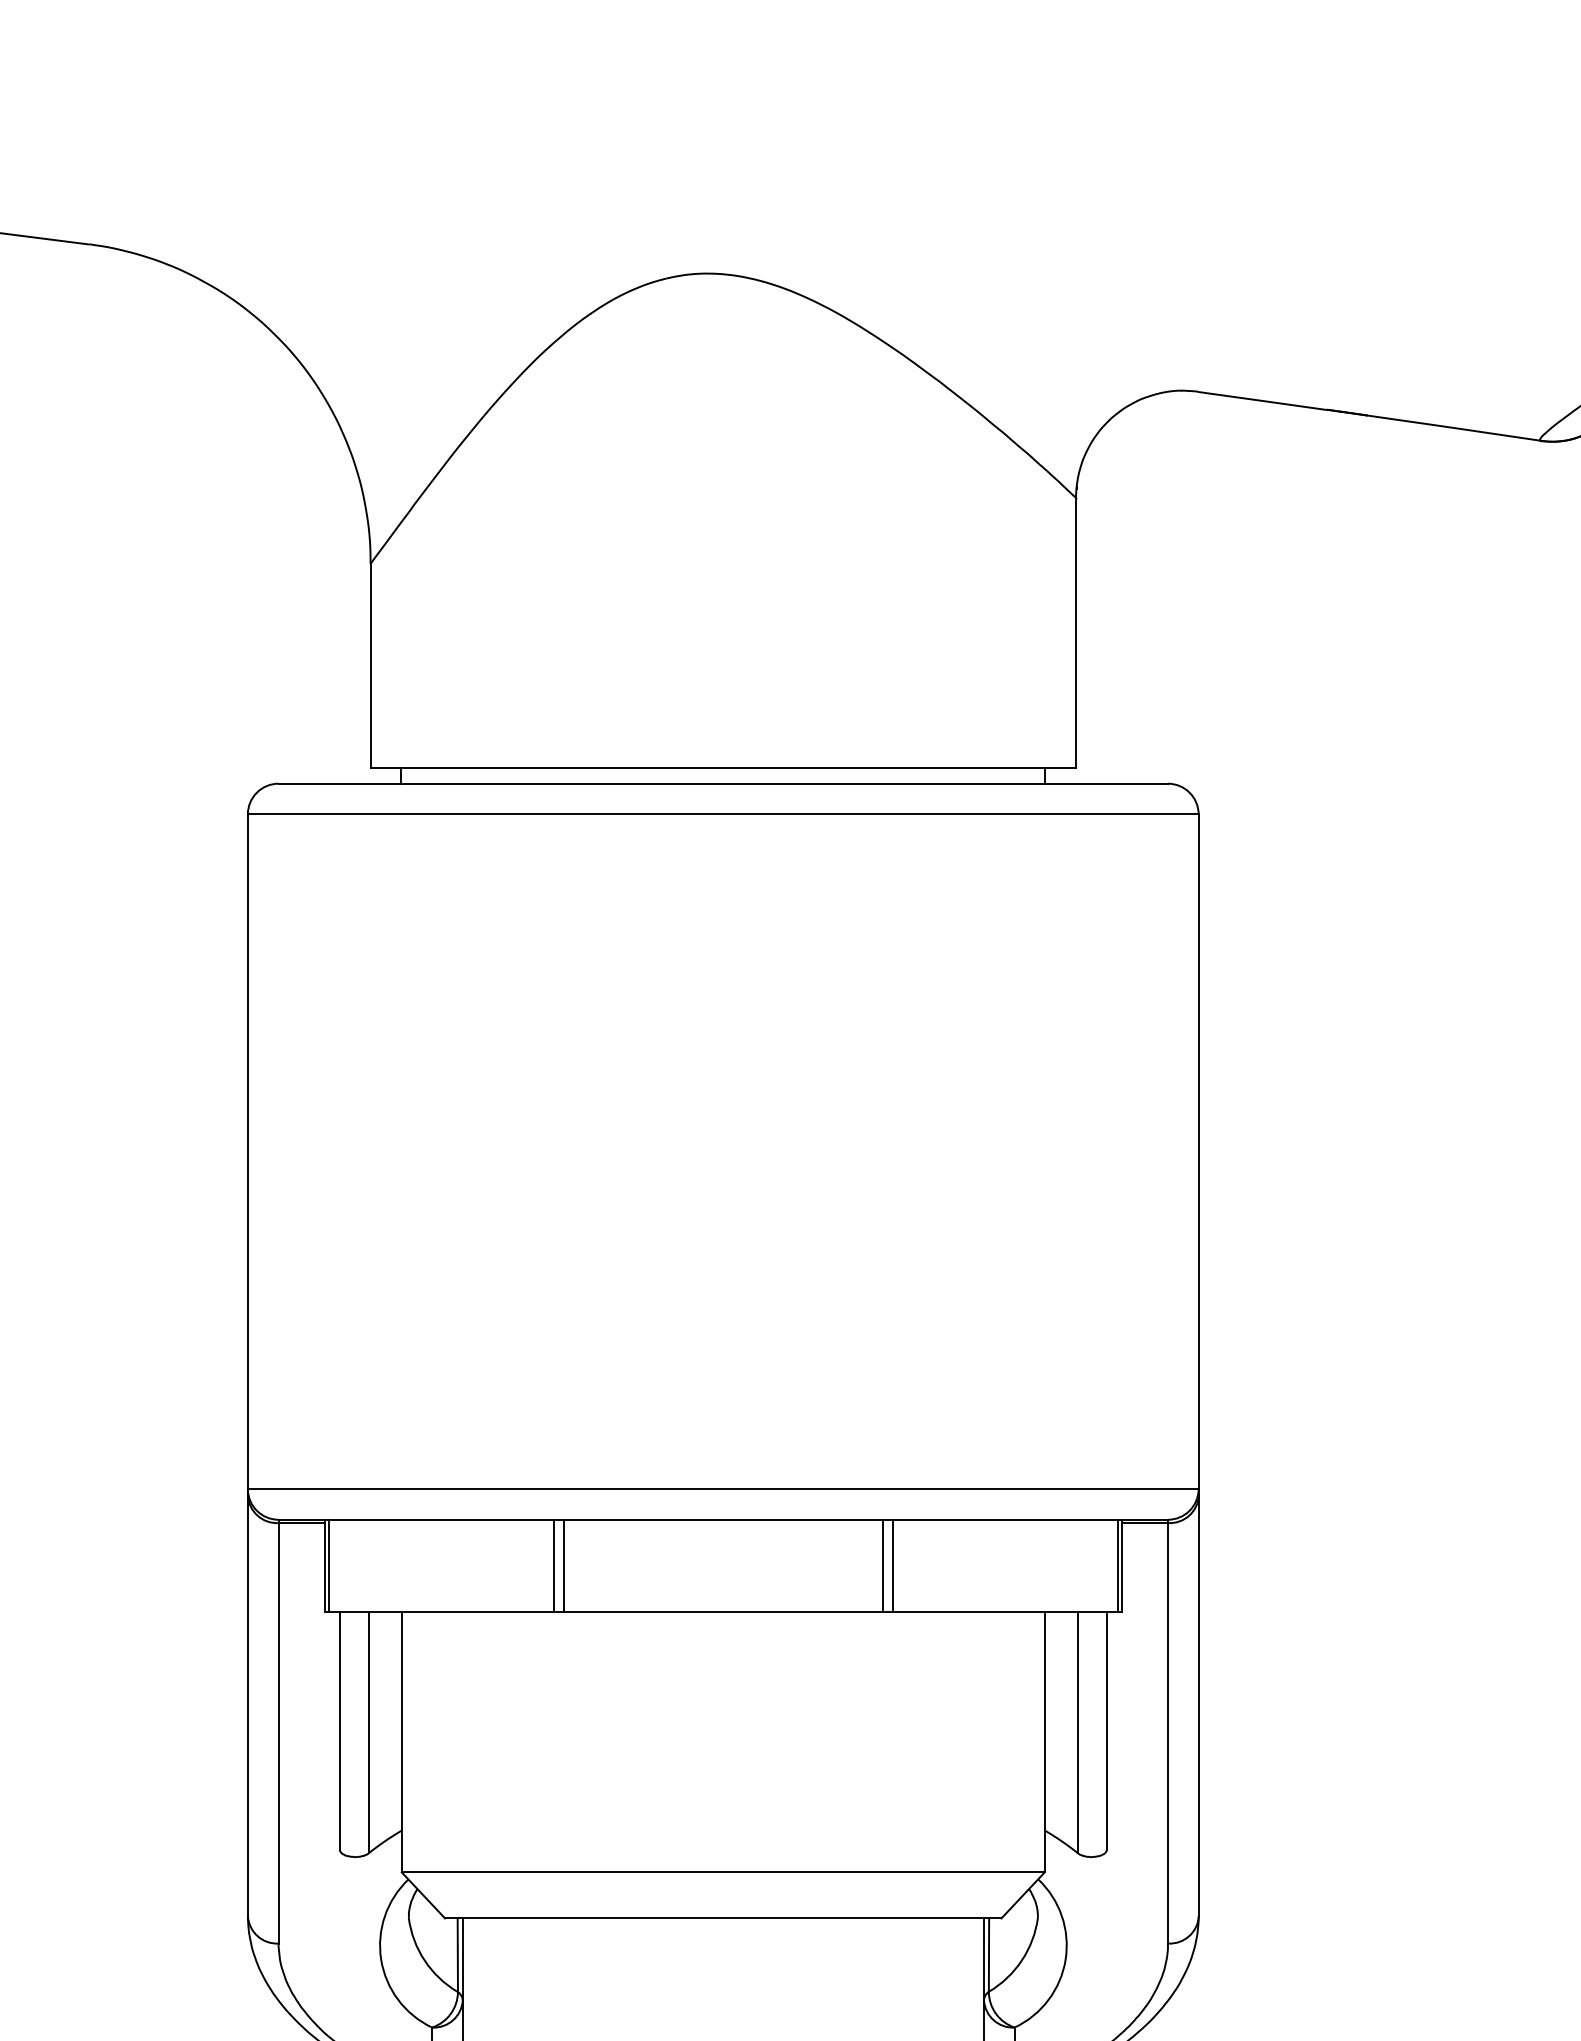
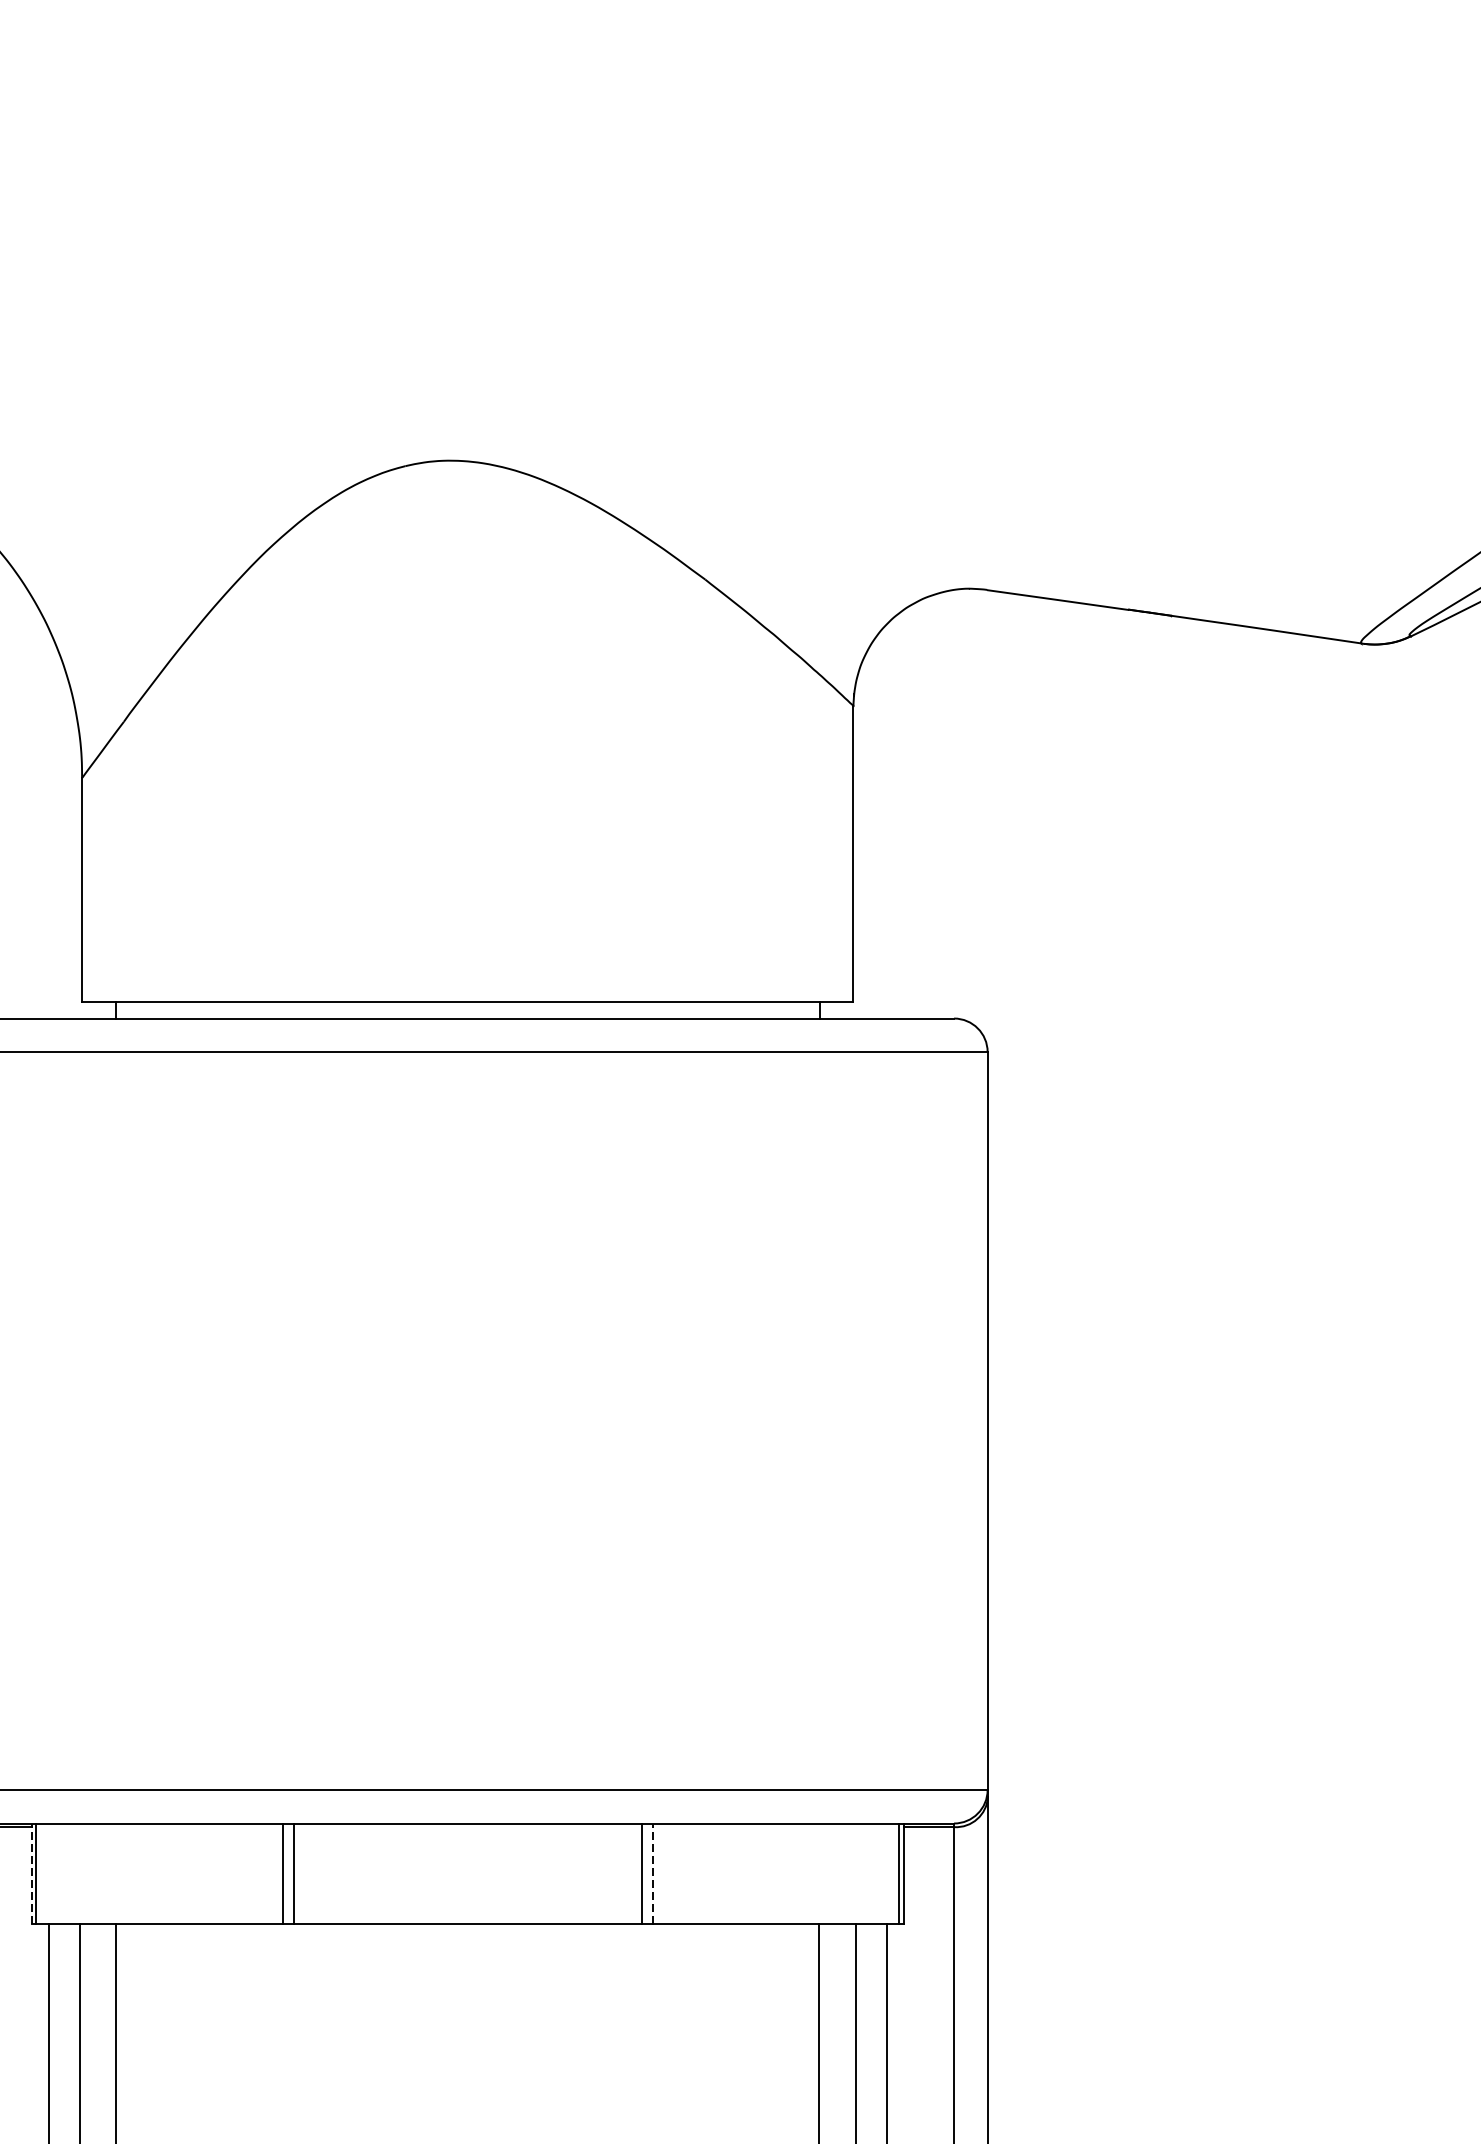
line: (324, 1565) -> (31, 1873), solid -> dashed
line: (892, 1565) -> (652, 1873), solid -> dashed

